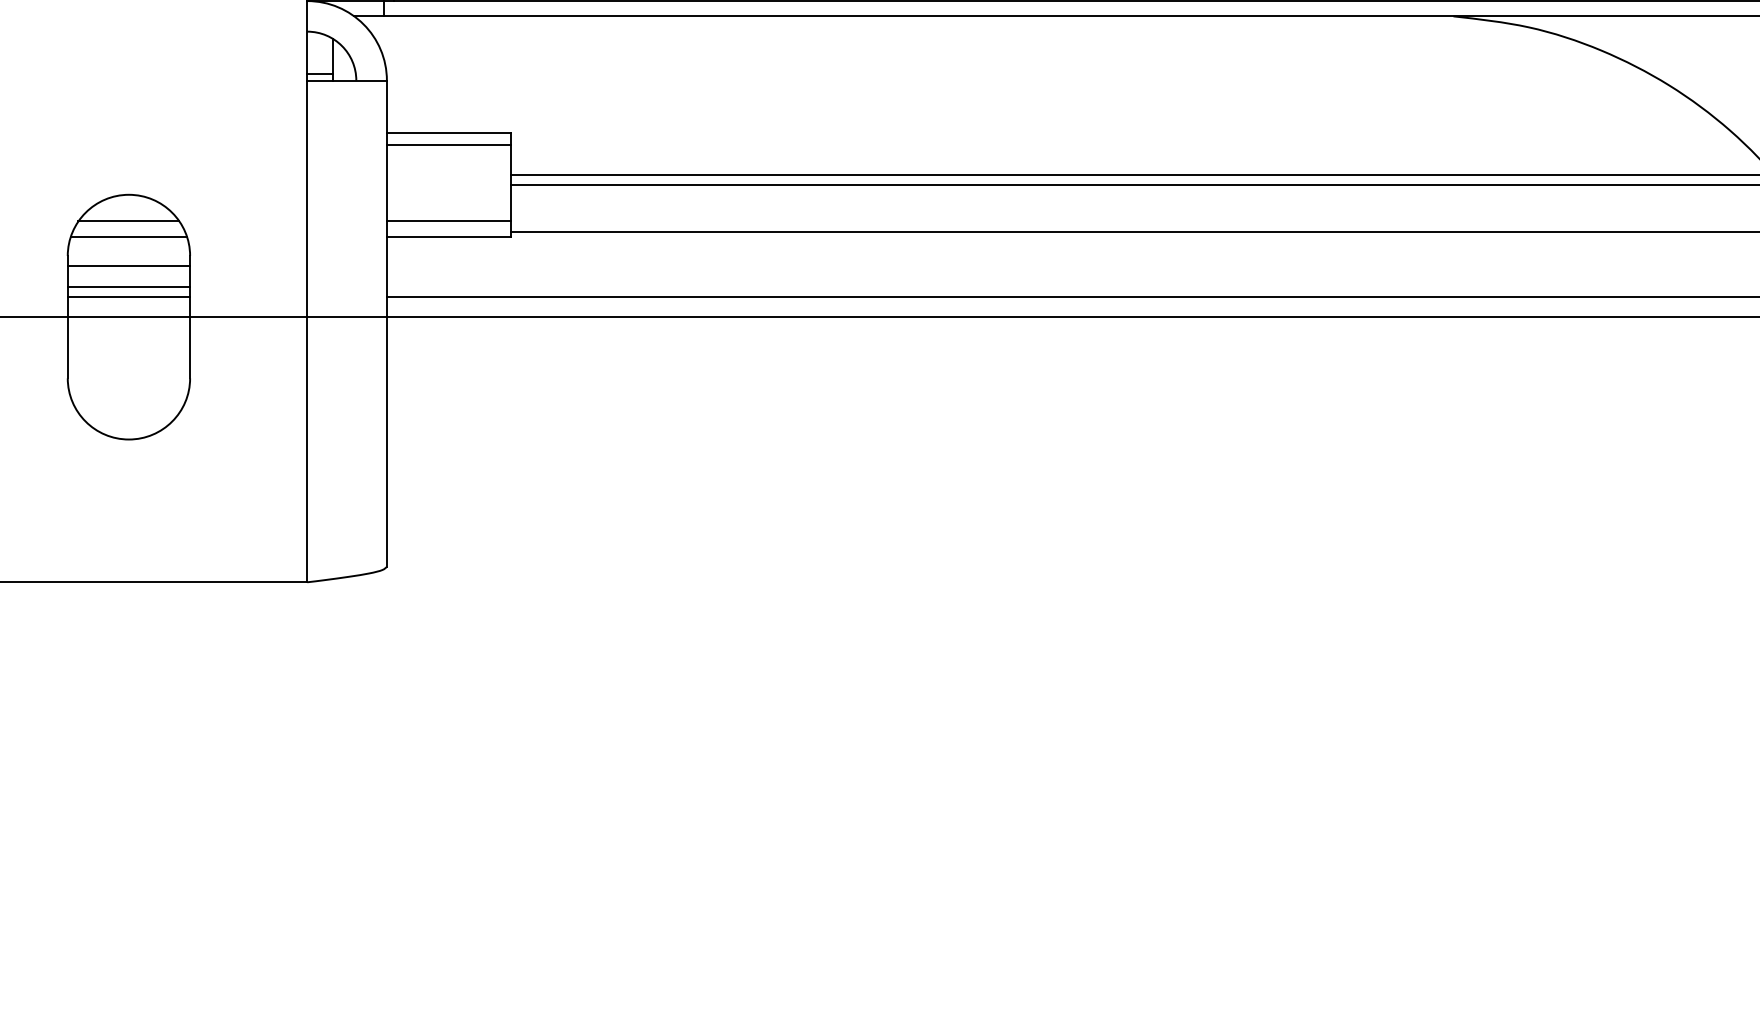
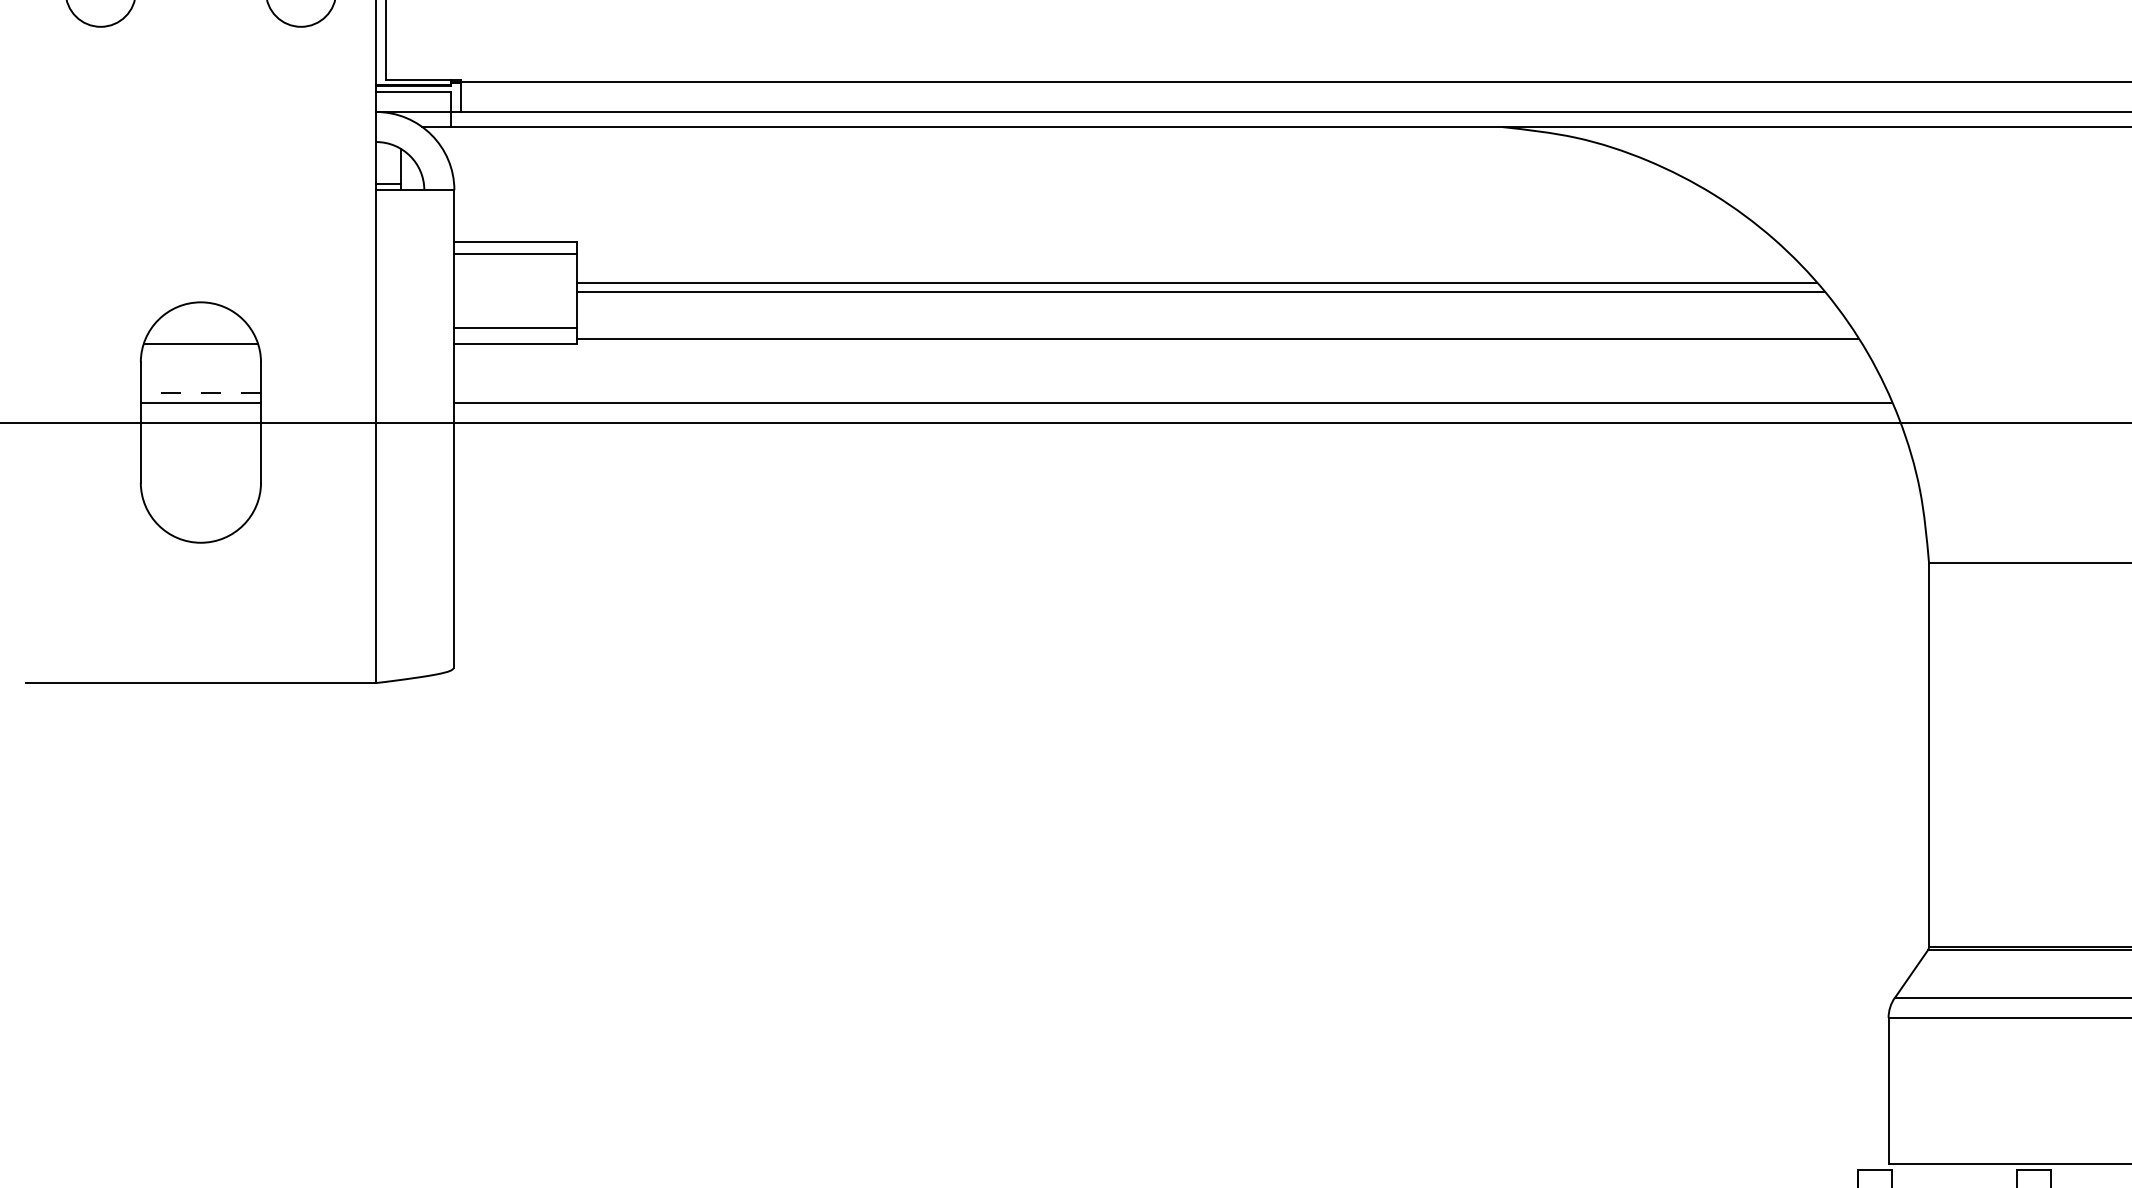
line: (128, 221) -> (200, 328), removed
line: (128, 266) -> (200, 372), removed
line: (128, 286) -> (200, 392), solid -> dashed

